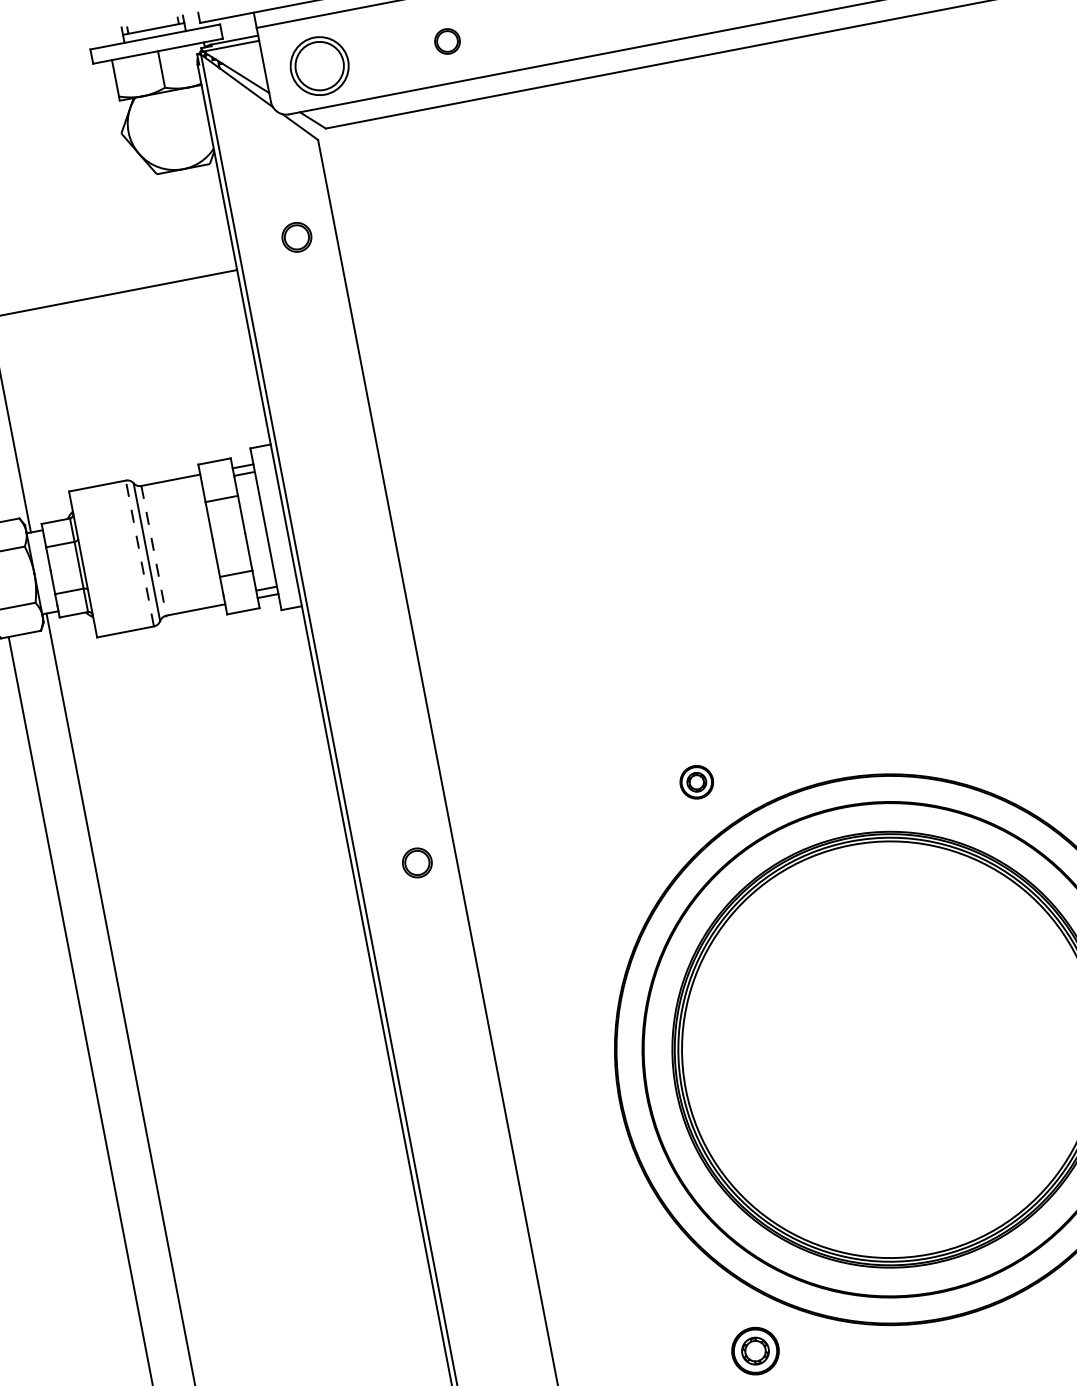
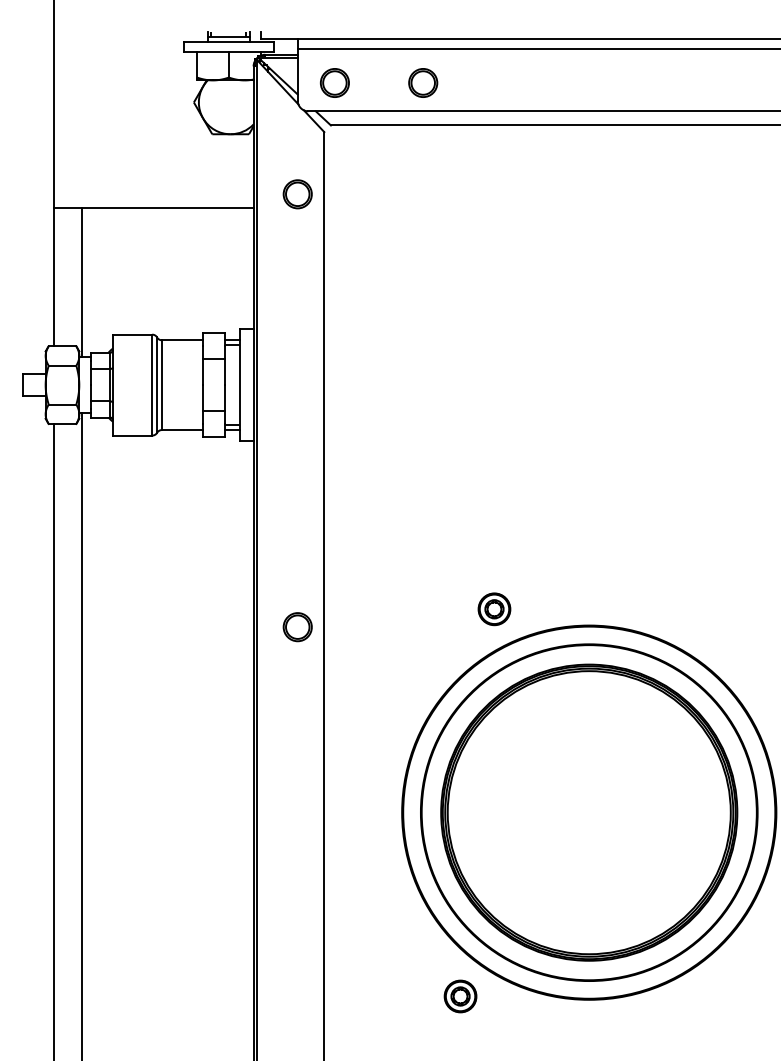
part: (447, 40) -> (423, 82), size x1.67
part: (319, 65) -> (334, 82), size x0.71
part: (296, 237) -> (297, 194), size x1.43
line: (153, 551) -> (161, 385), dashed -> solid
line: (140, 552) -> (152, 384), dashed -> solid
part: (696, 782) -> (494, 609), size x1.43
part: (417, 863) -> (297, 627), size x1.43

